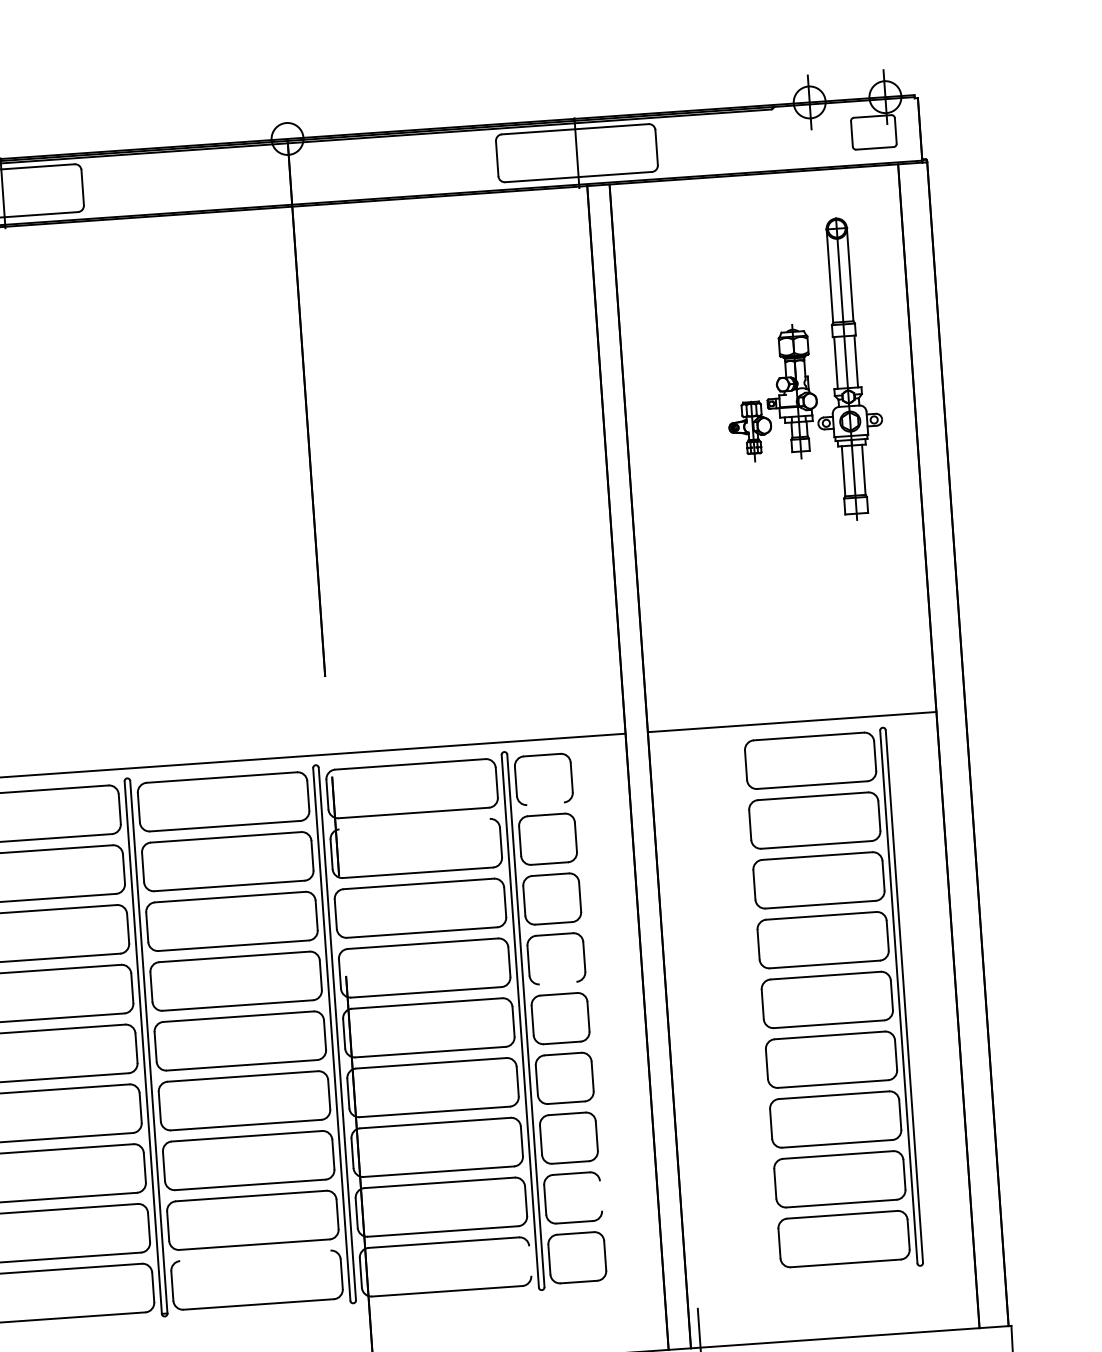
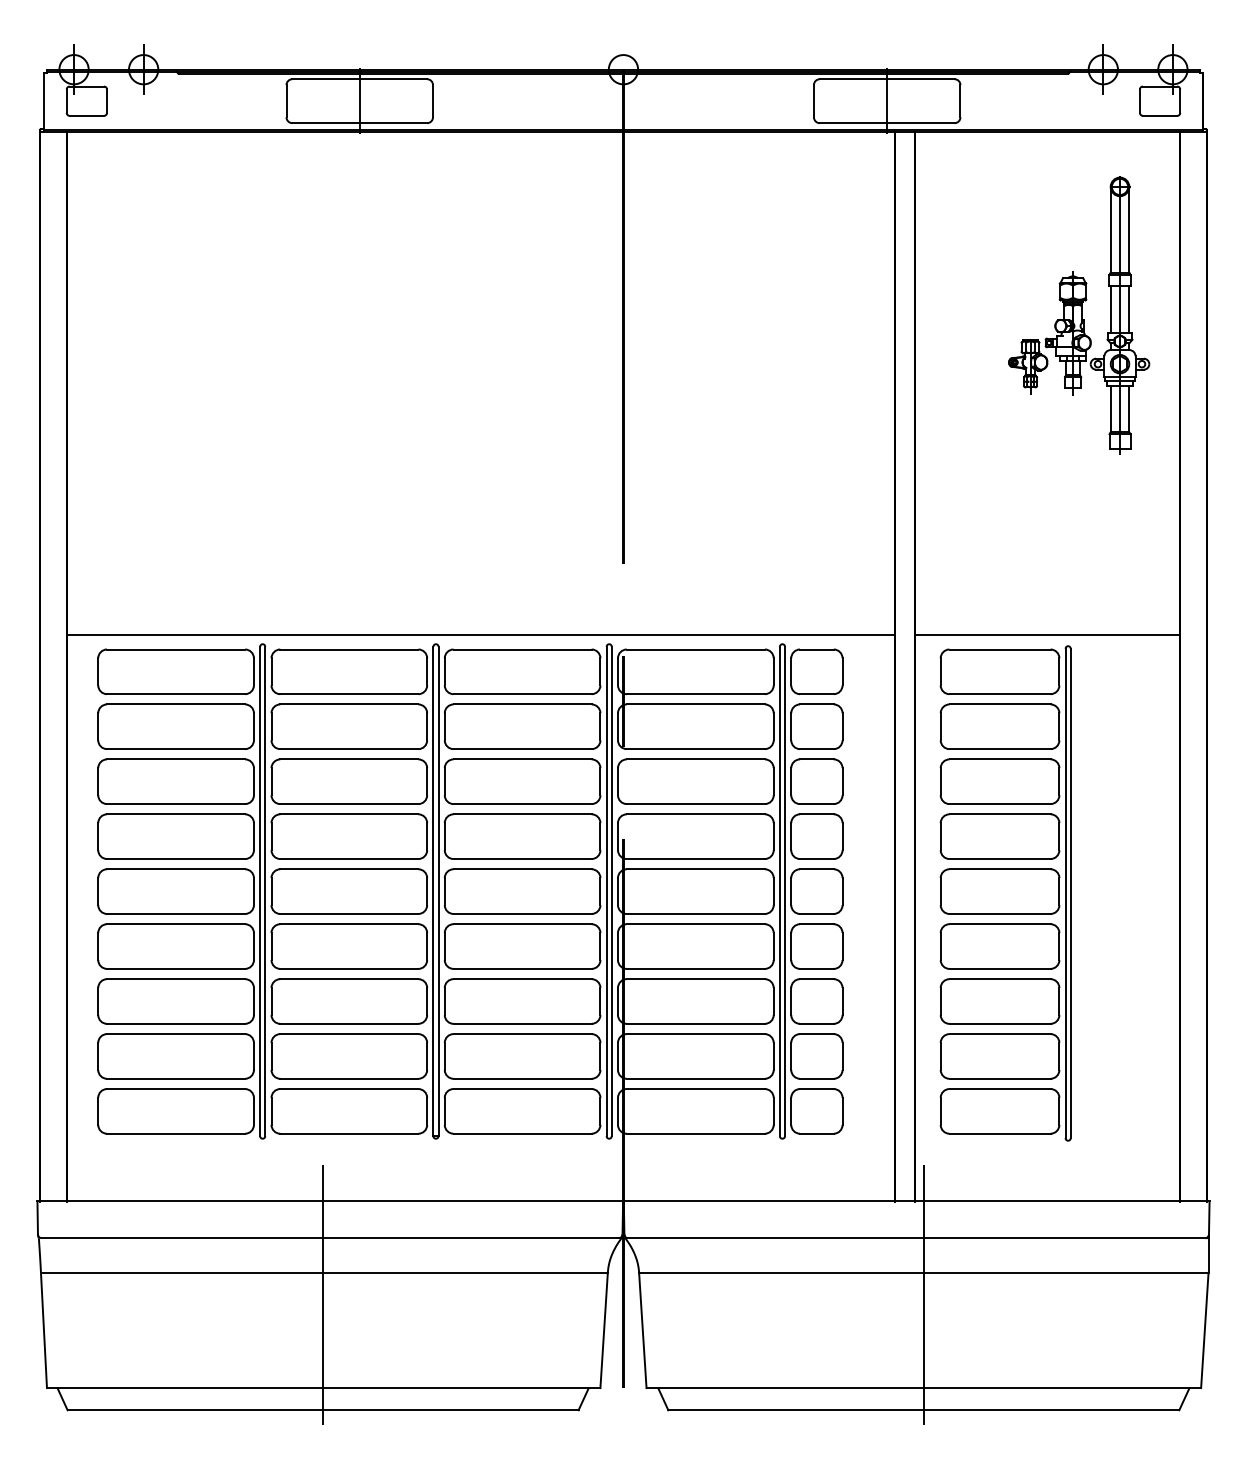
line: (545, 804) -> (816, 694), added
line: (414, 824) -> (695, 704), added
line: (557, 983) -> (816, 859), added
part: (833, 1001) -> (1005, 893), moved
line: (600, 1196) -> (842, 1056), added
line: (255, 1256) -> (522, 1089), added
line: (530, 1260) -> (773, 1110), added

